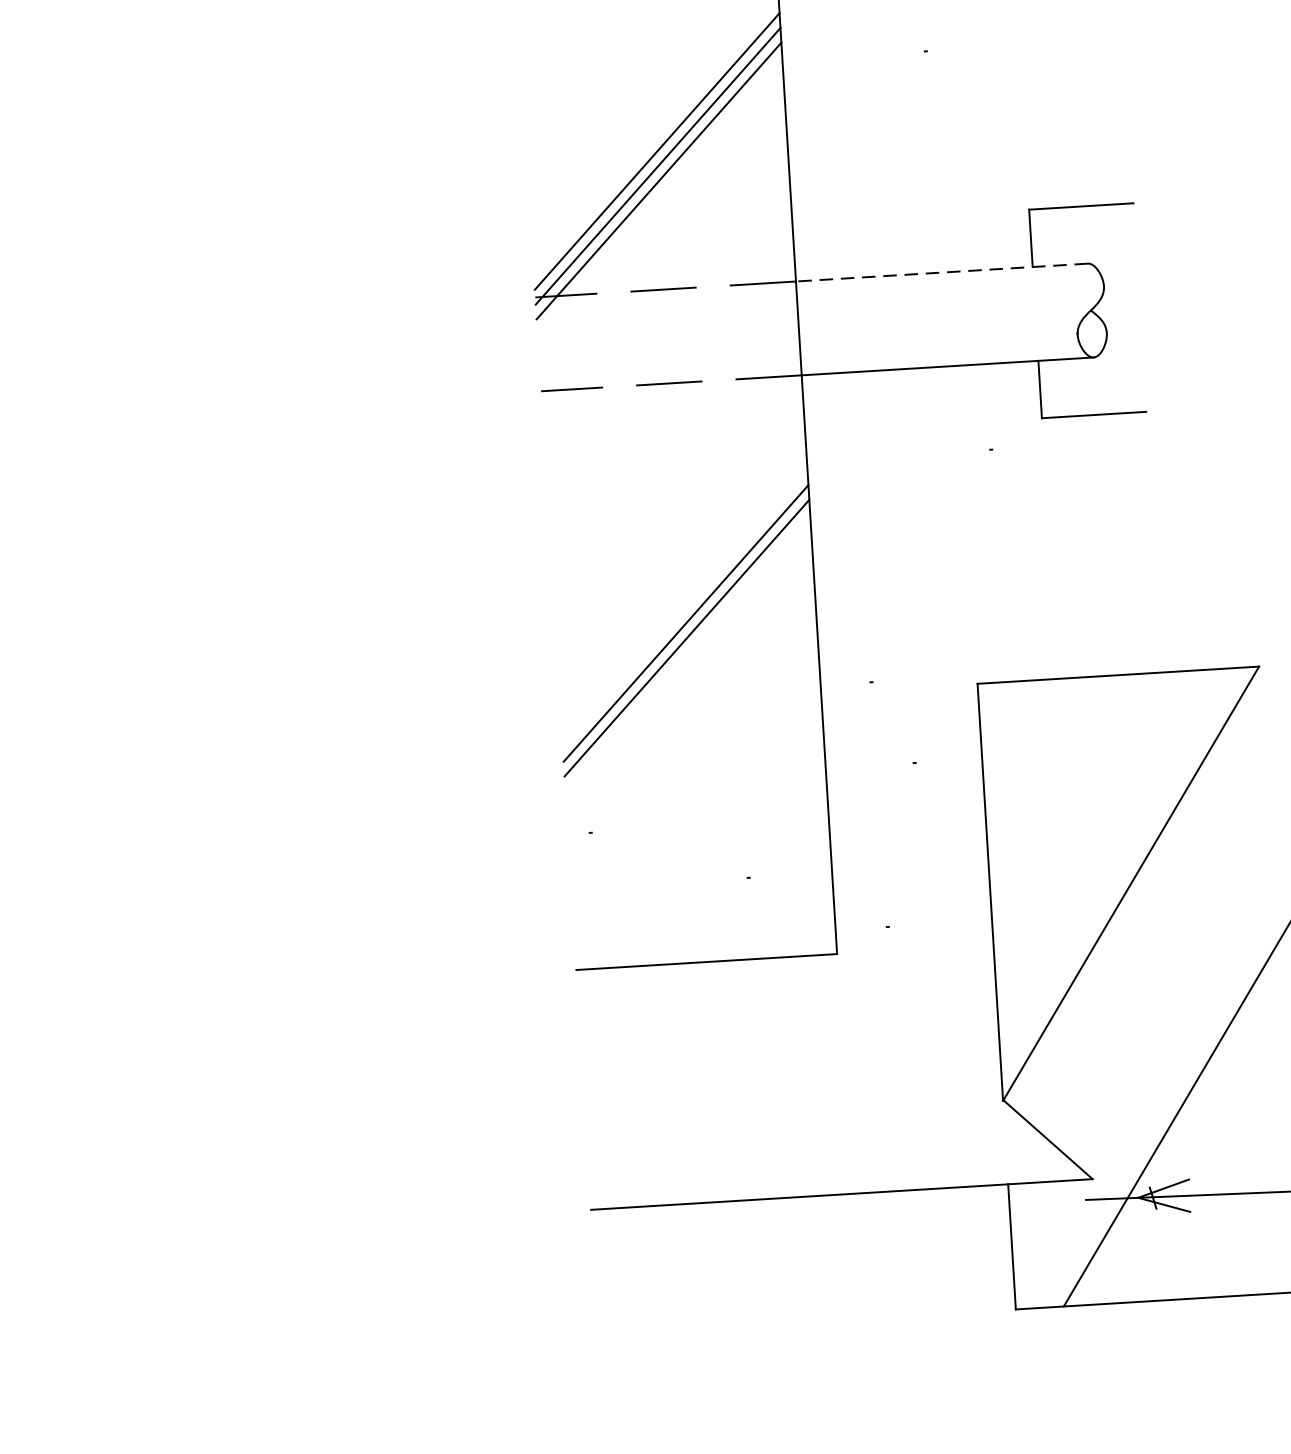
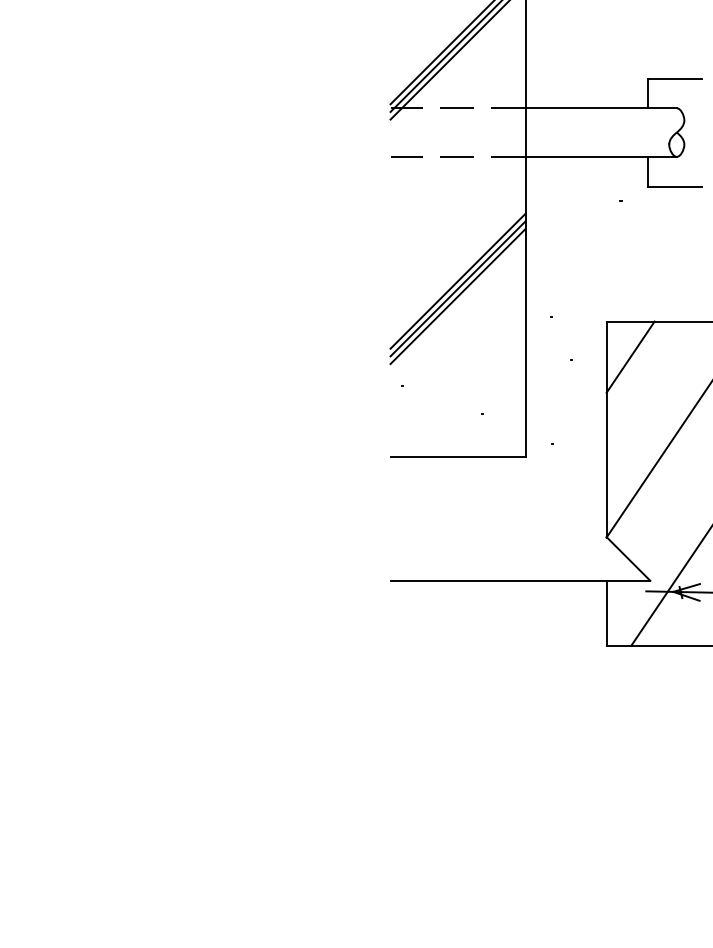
line: (942, 273) -> (601, 108), dashed -> solid
line: (686, 652) -> (457, 296), added
line: (1027, 748) -> (630, 356), added

